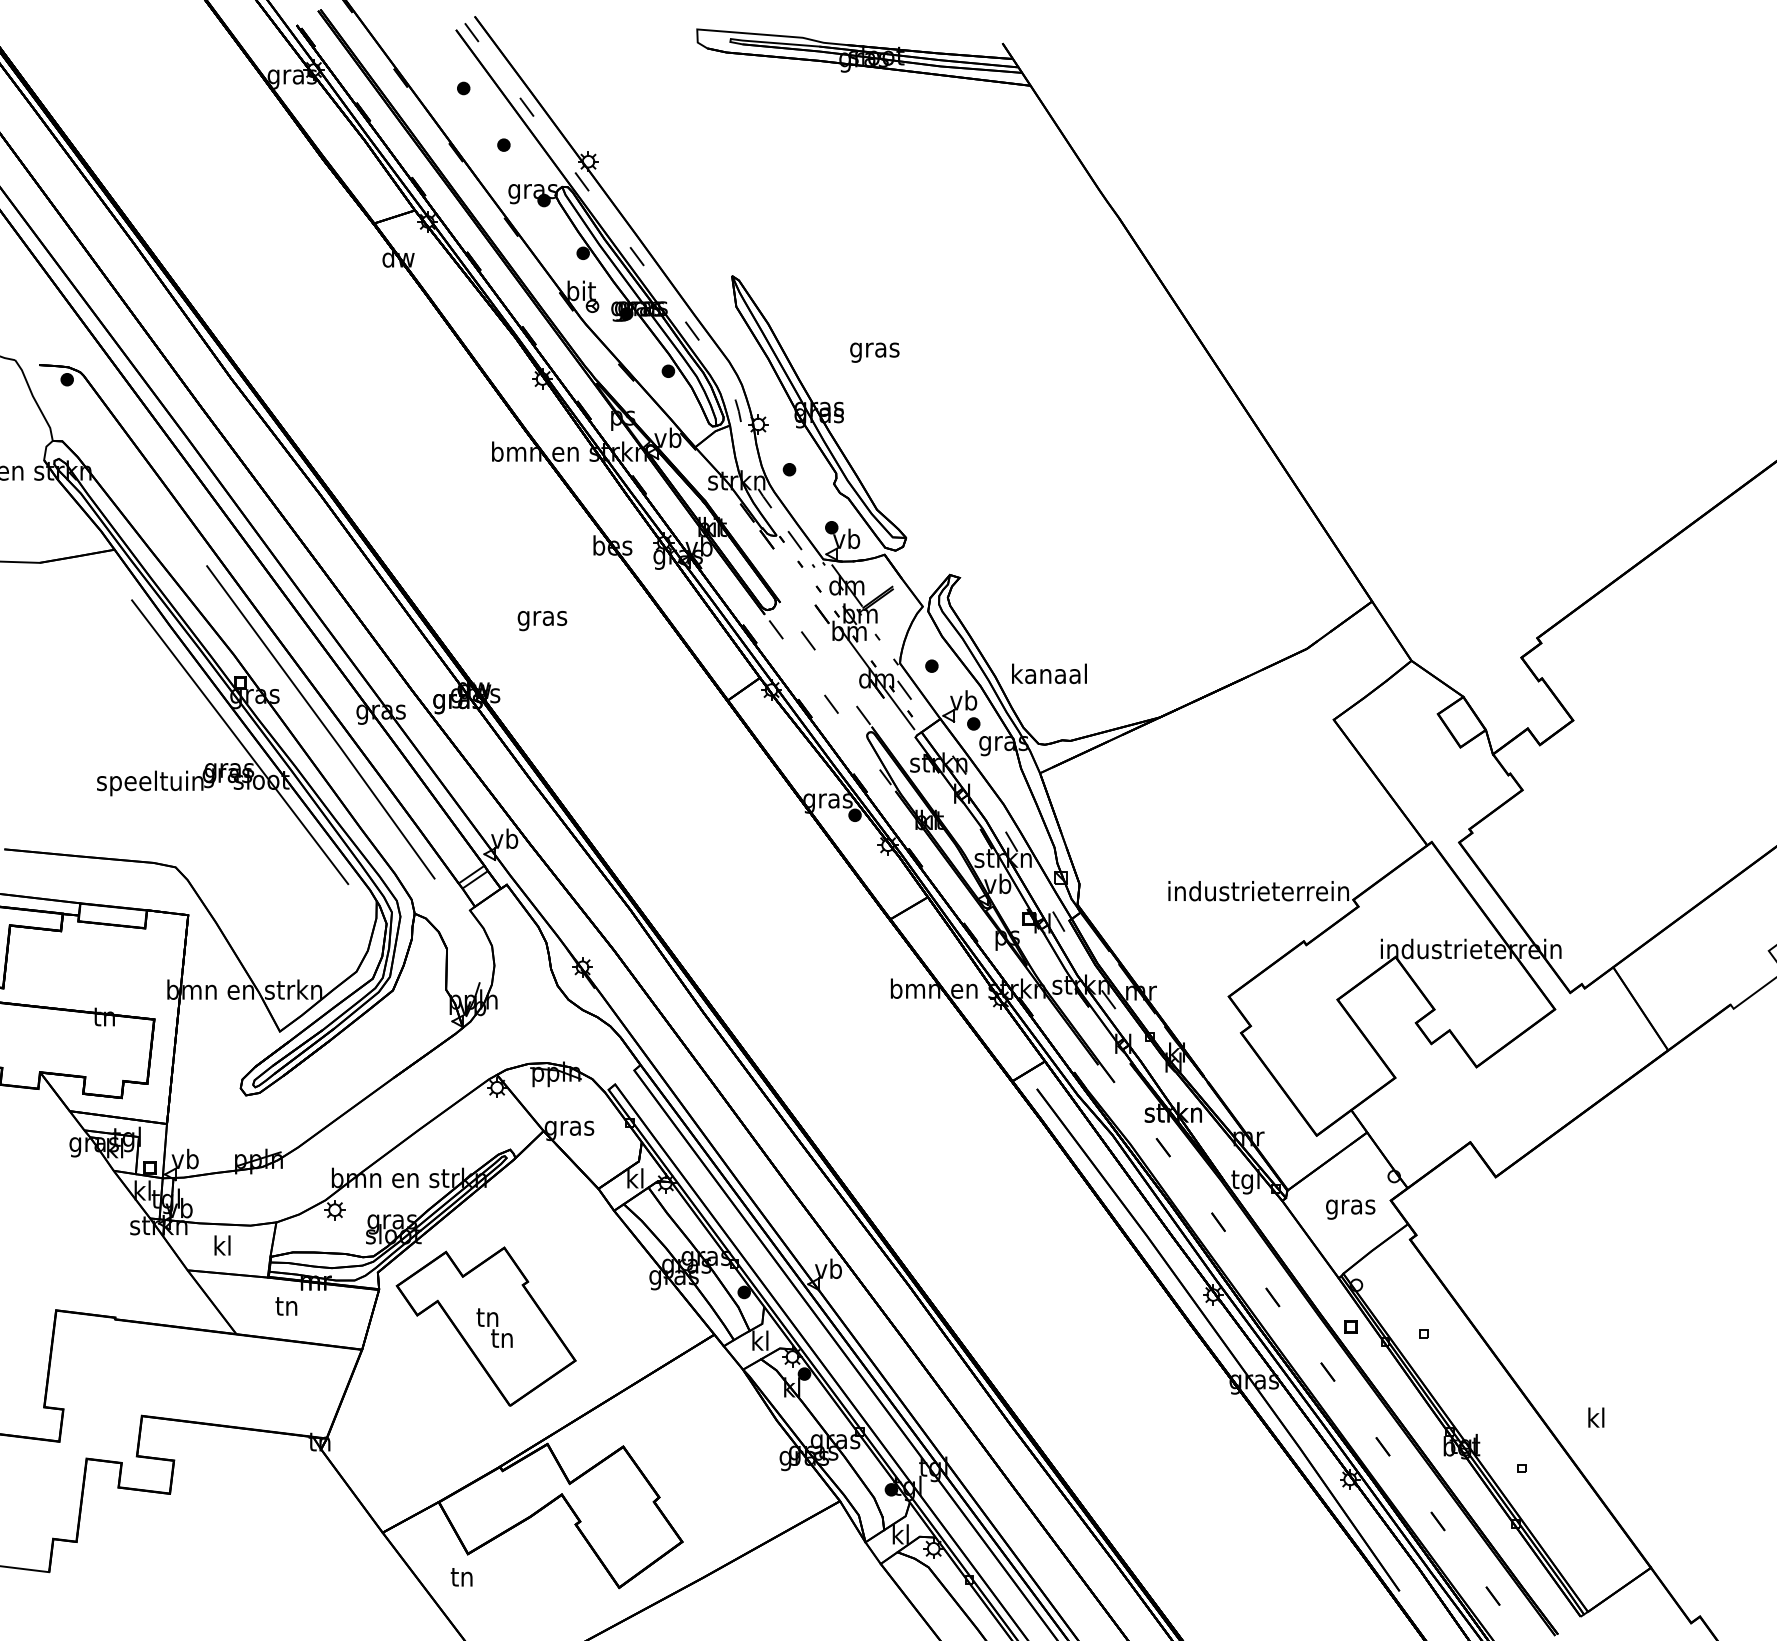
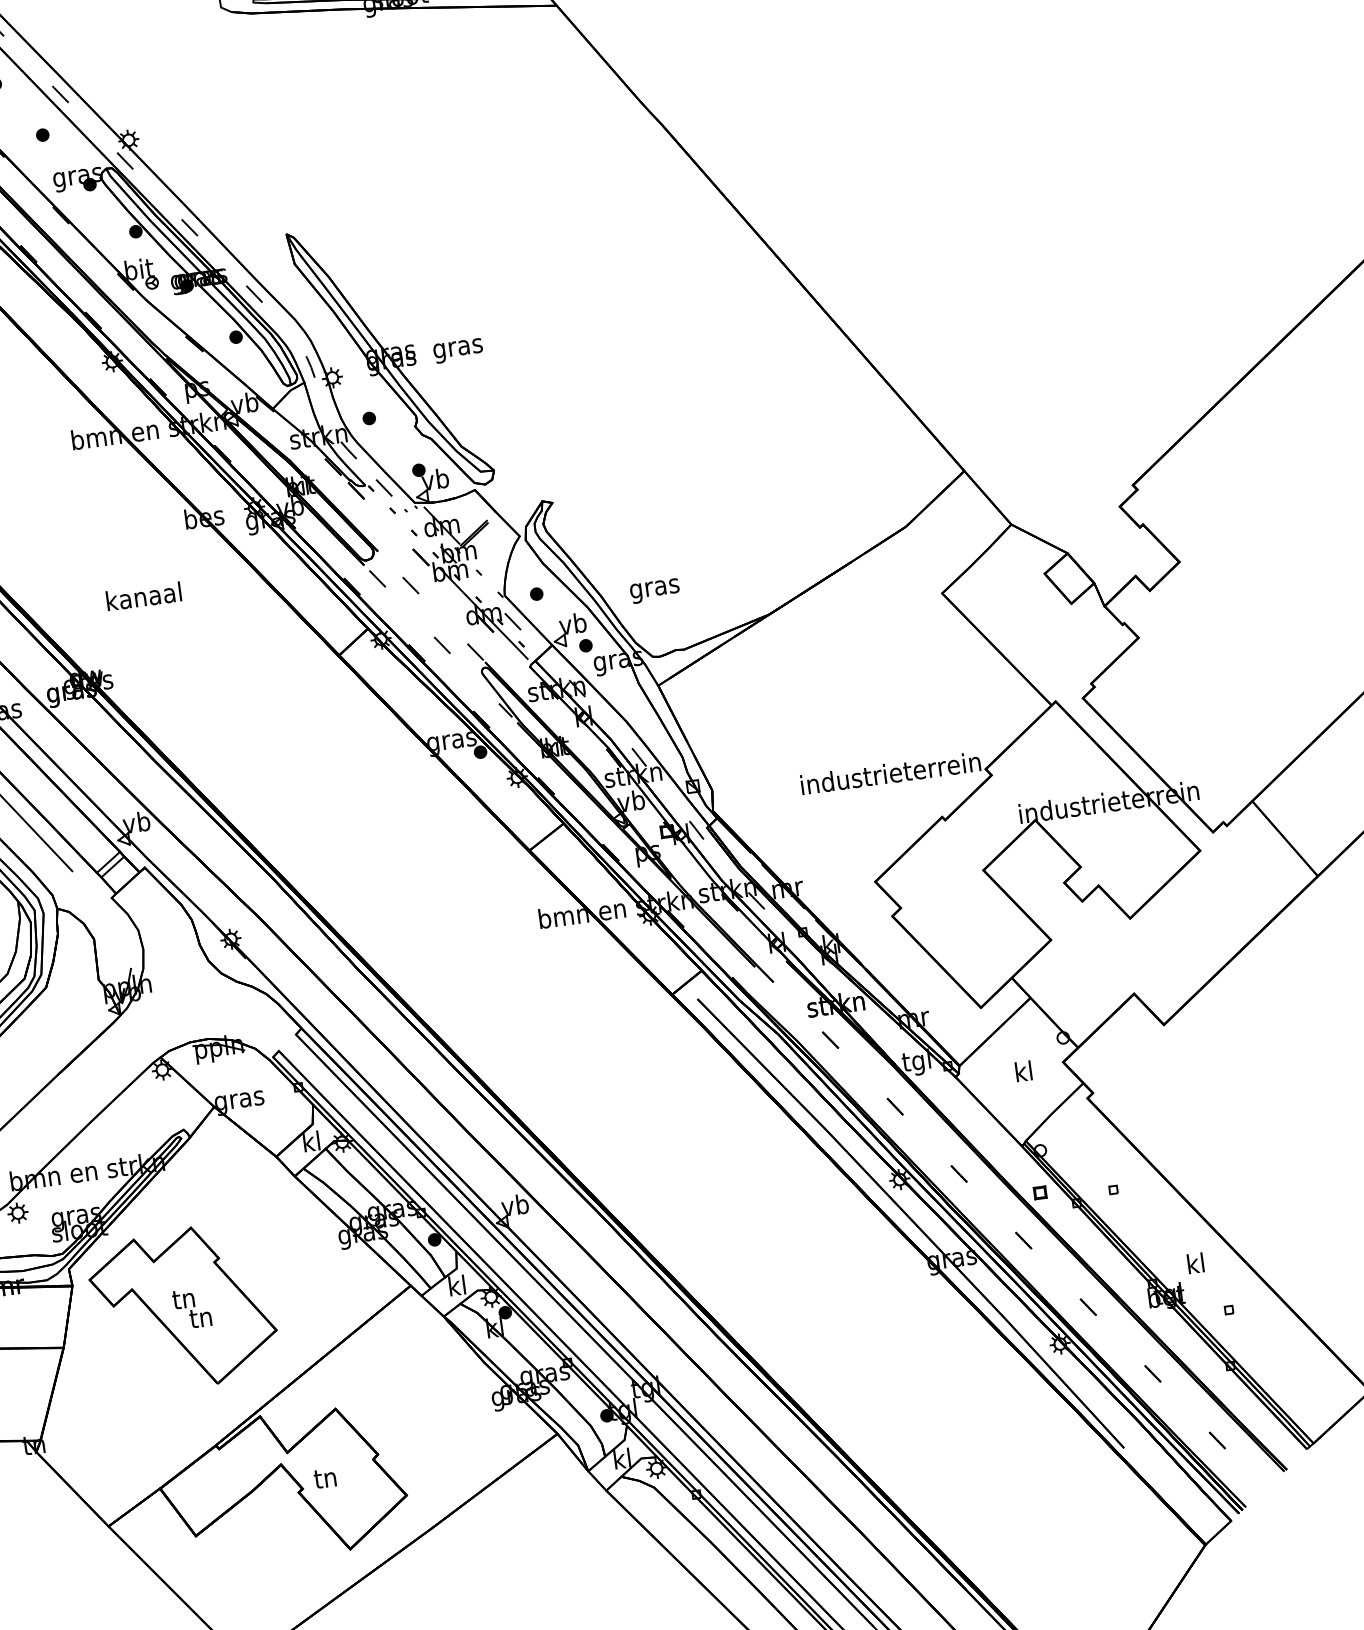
text: (874, 352) -> (458, 350), moved
text: (541, 618) -> (143, 599), gras -> kanaal
text: (1049, 676) -> (654, 588), kanaal -> gras
text: (1350, 1206) -> (1023, 1073), gras -> kl
text: (1596, 1417) -> (1195, 1263), moved
text: (461, 1577) -> (324, 1478), moved

